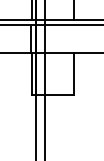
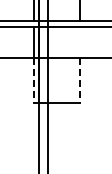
line: (32, 74) -> (34, 80), solid -> dashed
line: (73, 74) -> (79, 80), solid -> dashed

